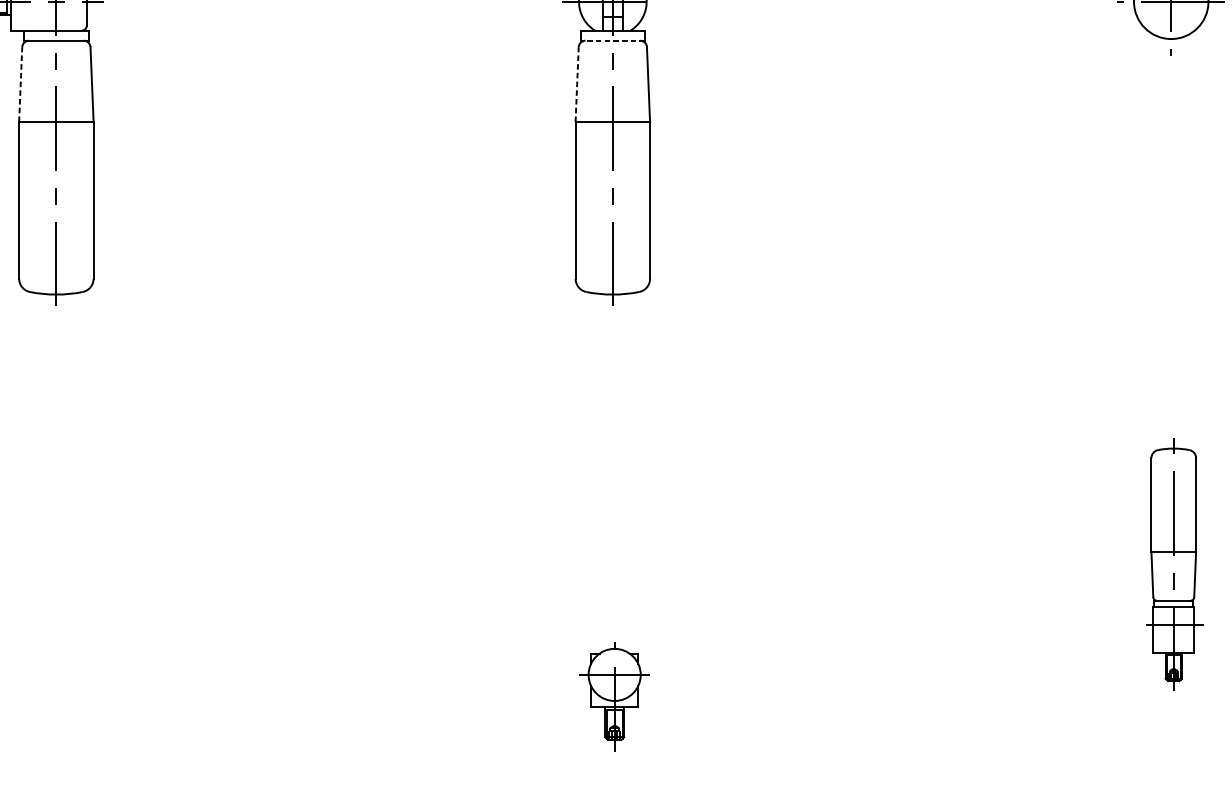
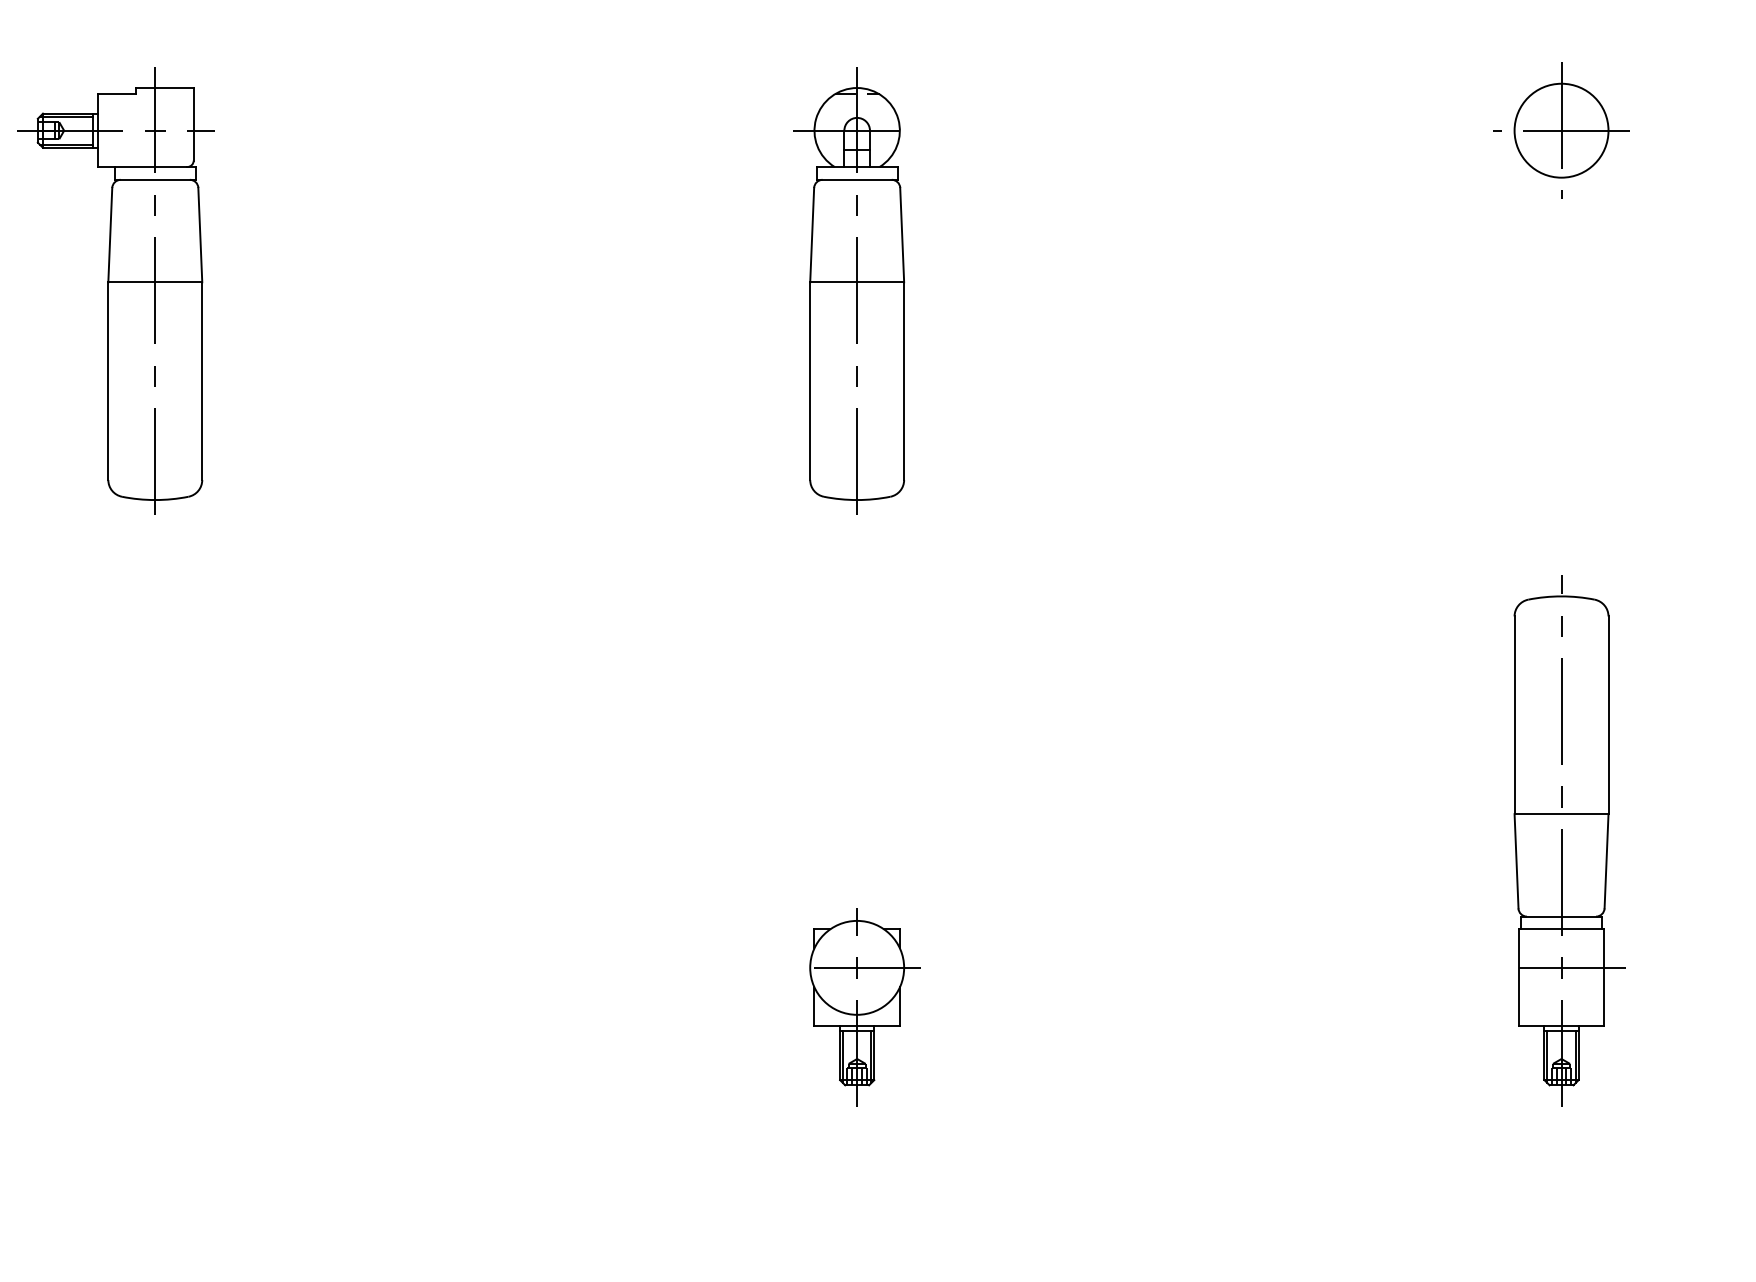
line: (613, 40) -> (857, 179), dashed -> solid
line: (20, 84) -> (110, 234), dashed -> solid
line: (577, 84) -> (812, 234), dashed -> solid
part: (1177, 564) -> (1569, 840), size x1.67
part: (618, 696) -> (864, 1007), size x1.43

